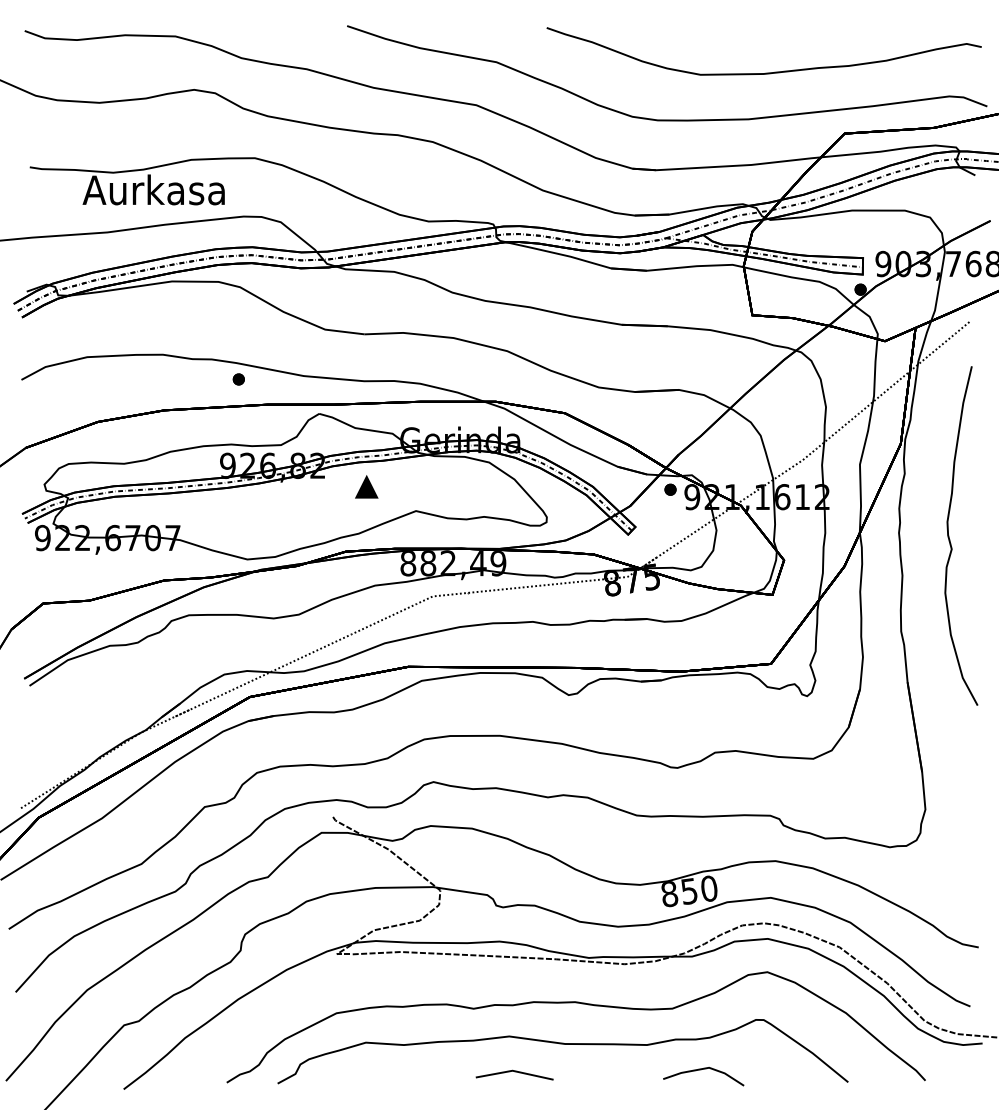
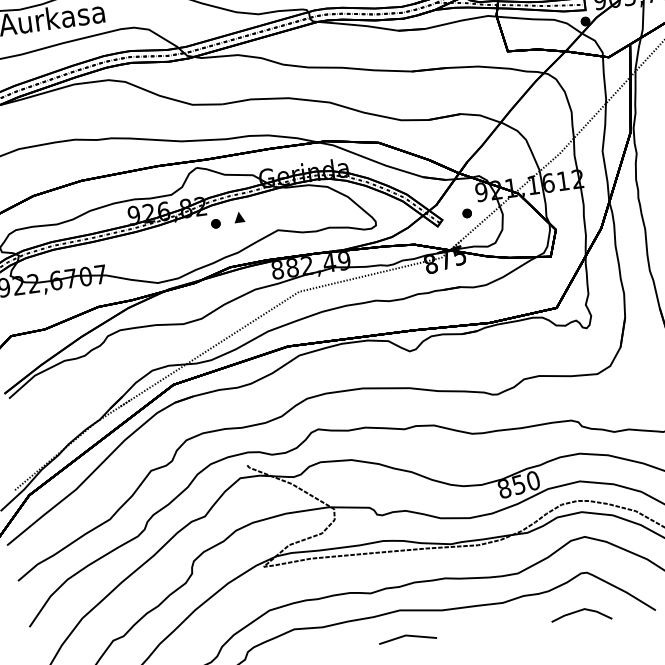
part: (238, 379) -> (215, 223), moved
part: (367, 486) -> (239, 216), size x0.62
part: (670, 489) -> (467, 213), moved
line: (701, 1070) -> (579, 611), moved

